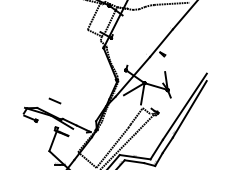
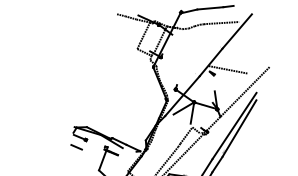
line: (177, 50) -> (227, 69), added
line: (187, 79) -> (237, 98), added
line: (54, 101) -> (76, 147), moved

